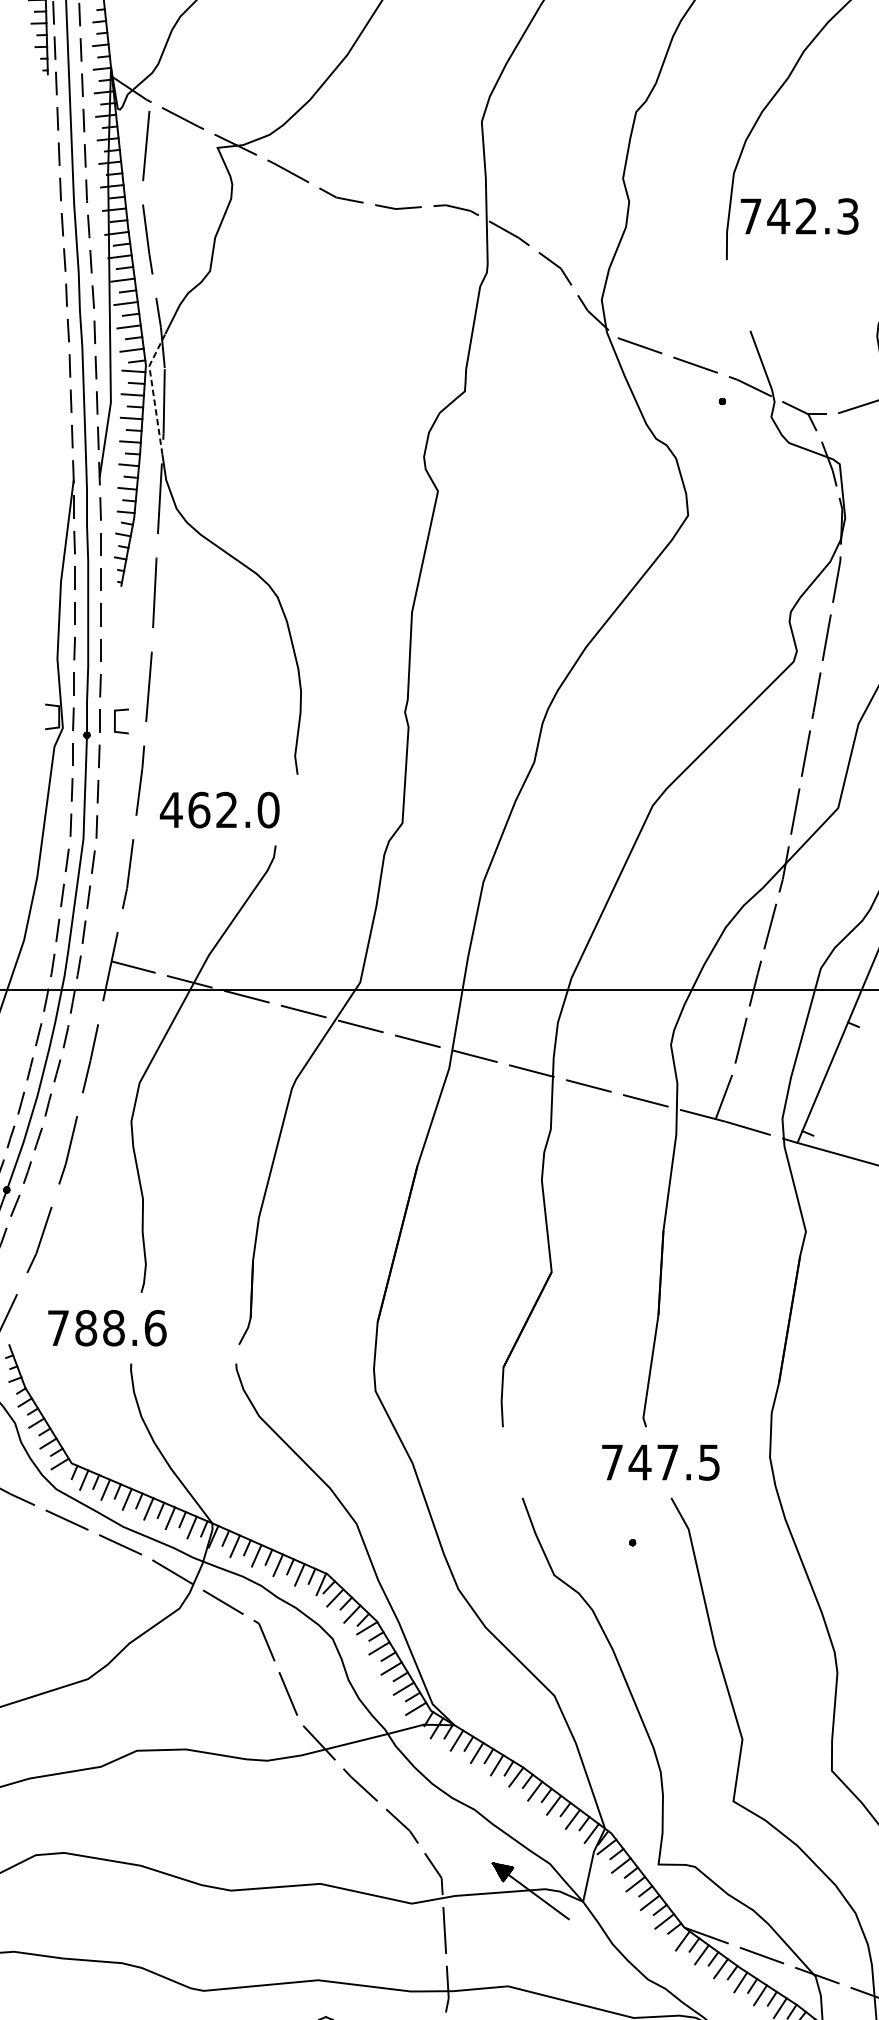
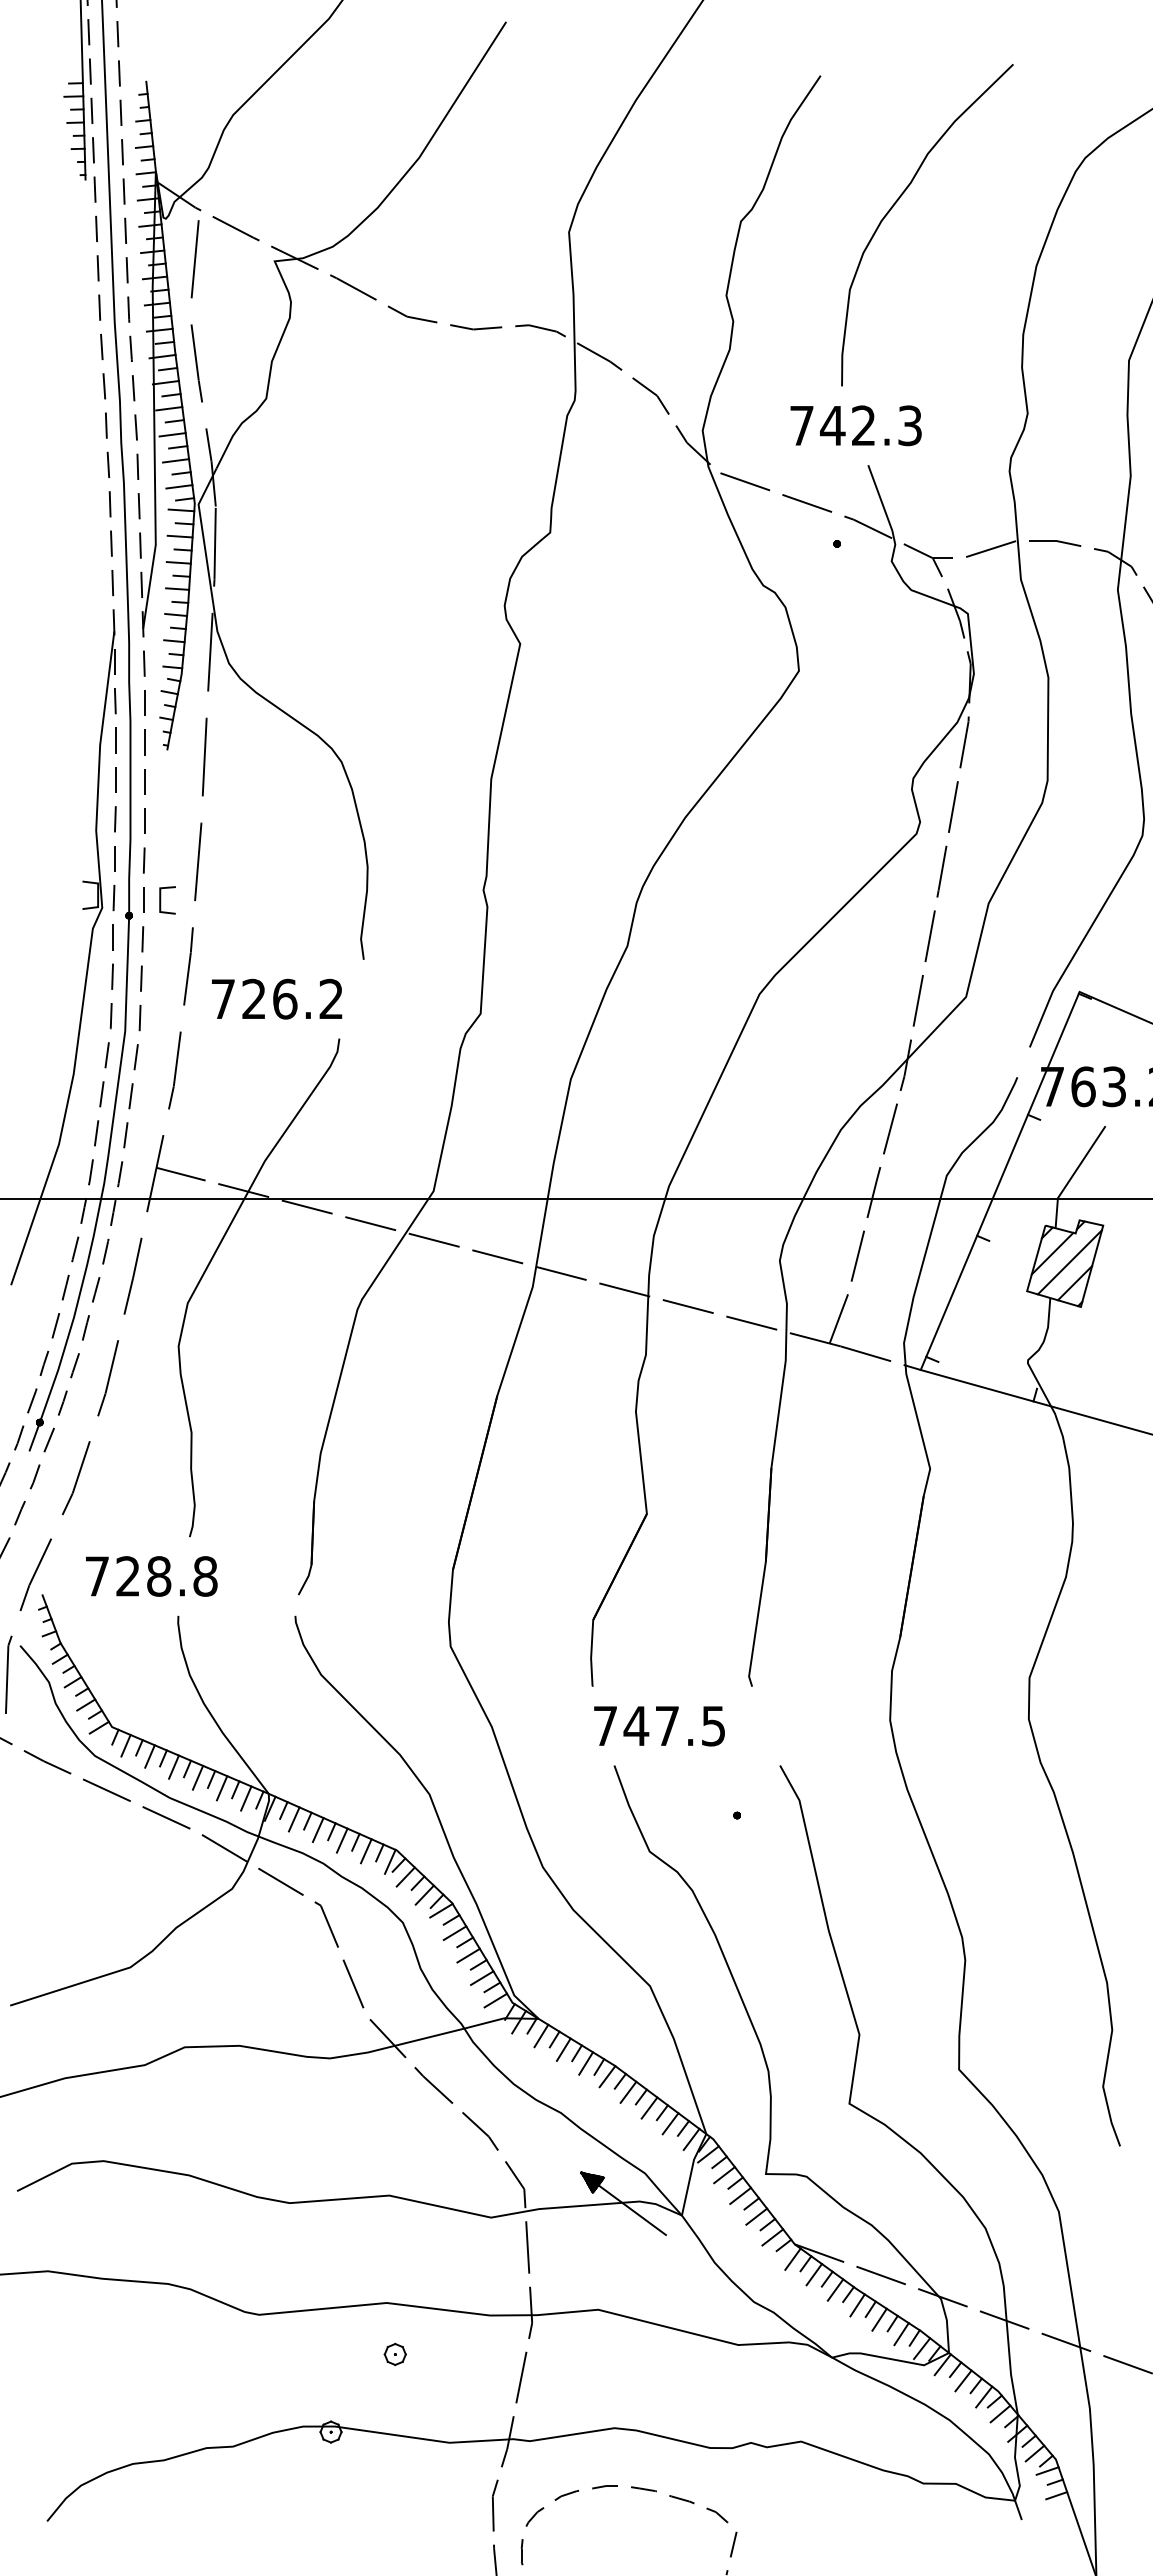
text: (799, 216) -> (855, 425), moved
line: (152, 392) -> (202, 533), dashed -> solid
text: (219, 809) -> (276, 998), 462.0 -> 726.2
text: (120, 1328) -> (166, 1576), 788.6 -> 728.8
text: (660, 1462) -> (659, 1726), moved

